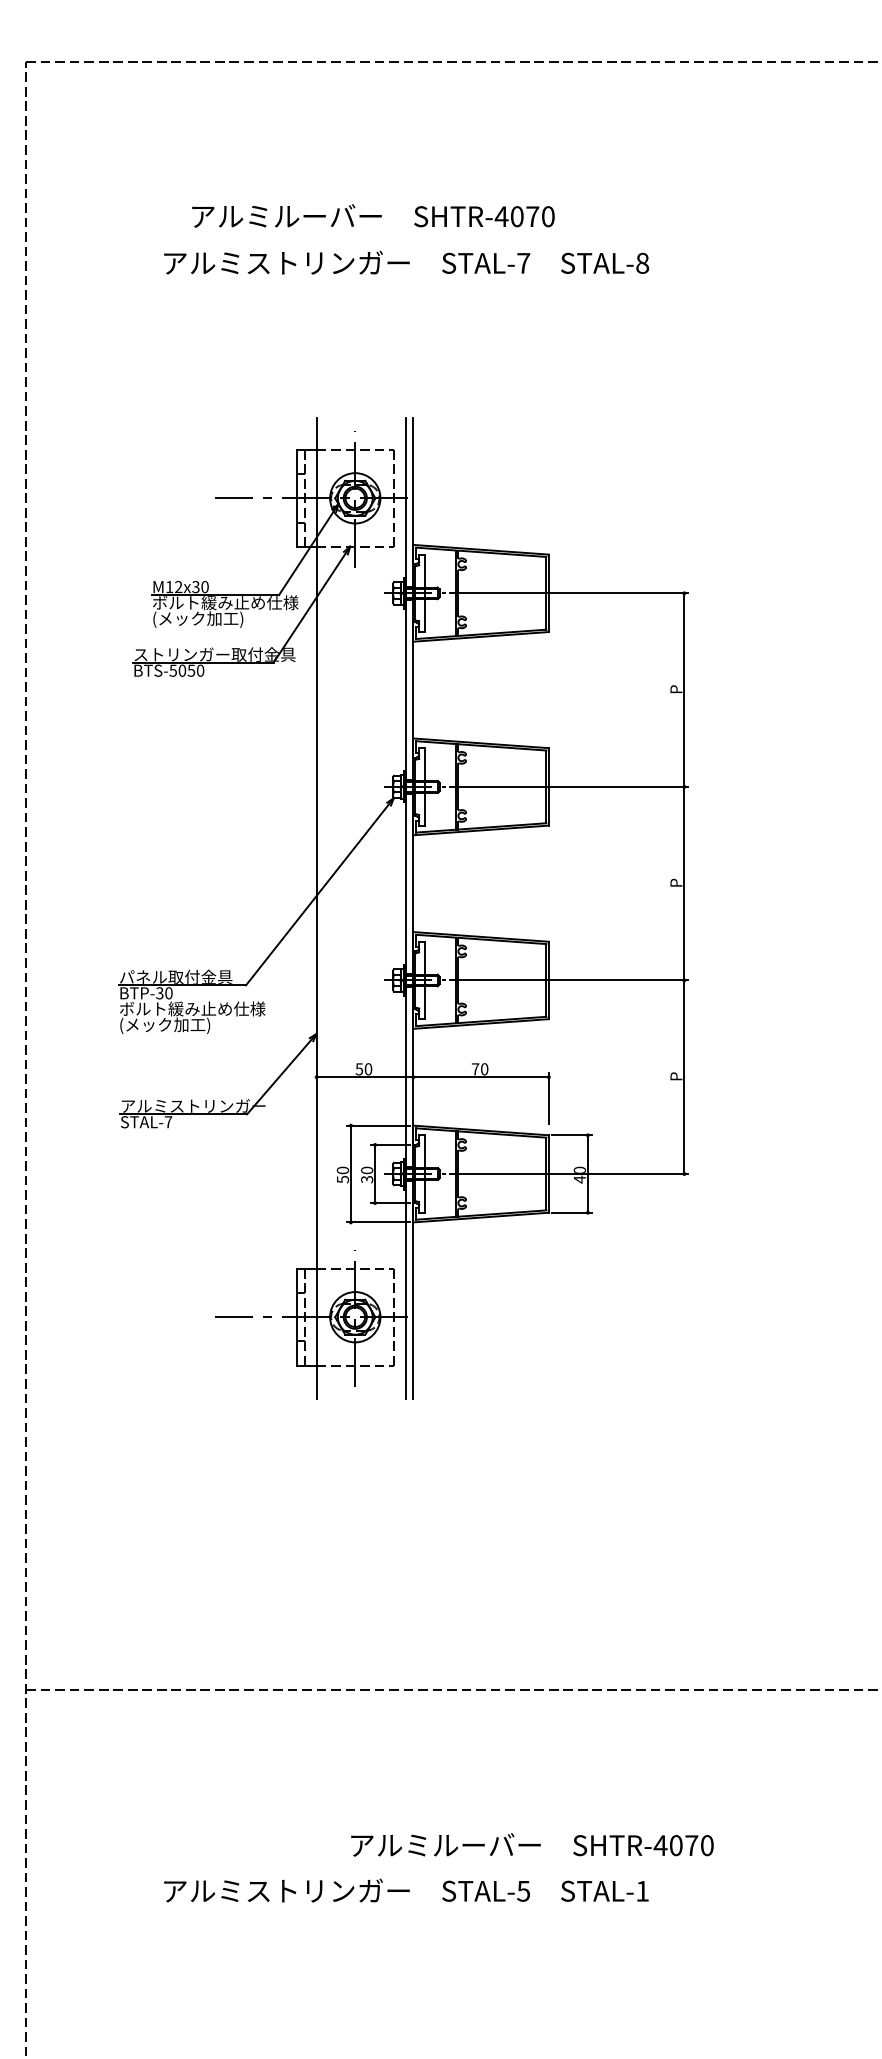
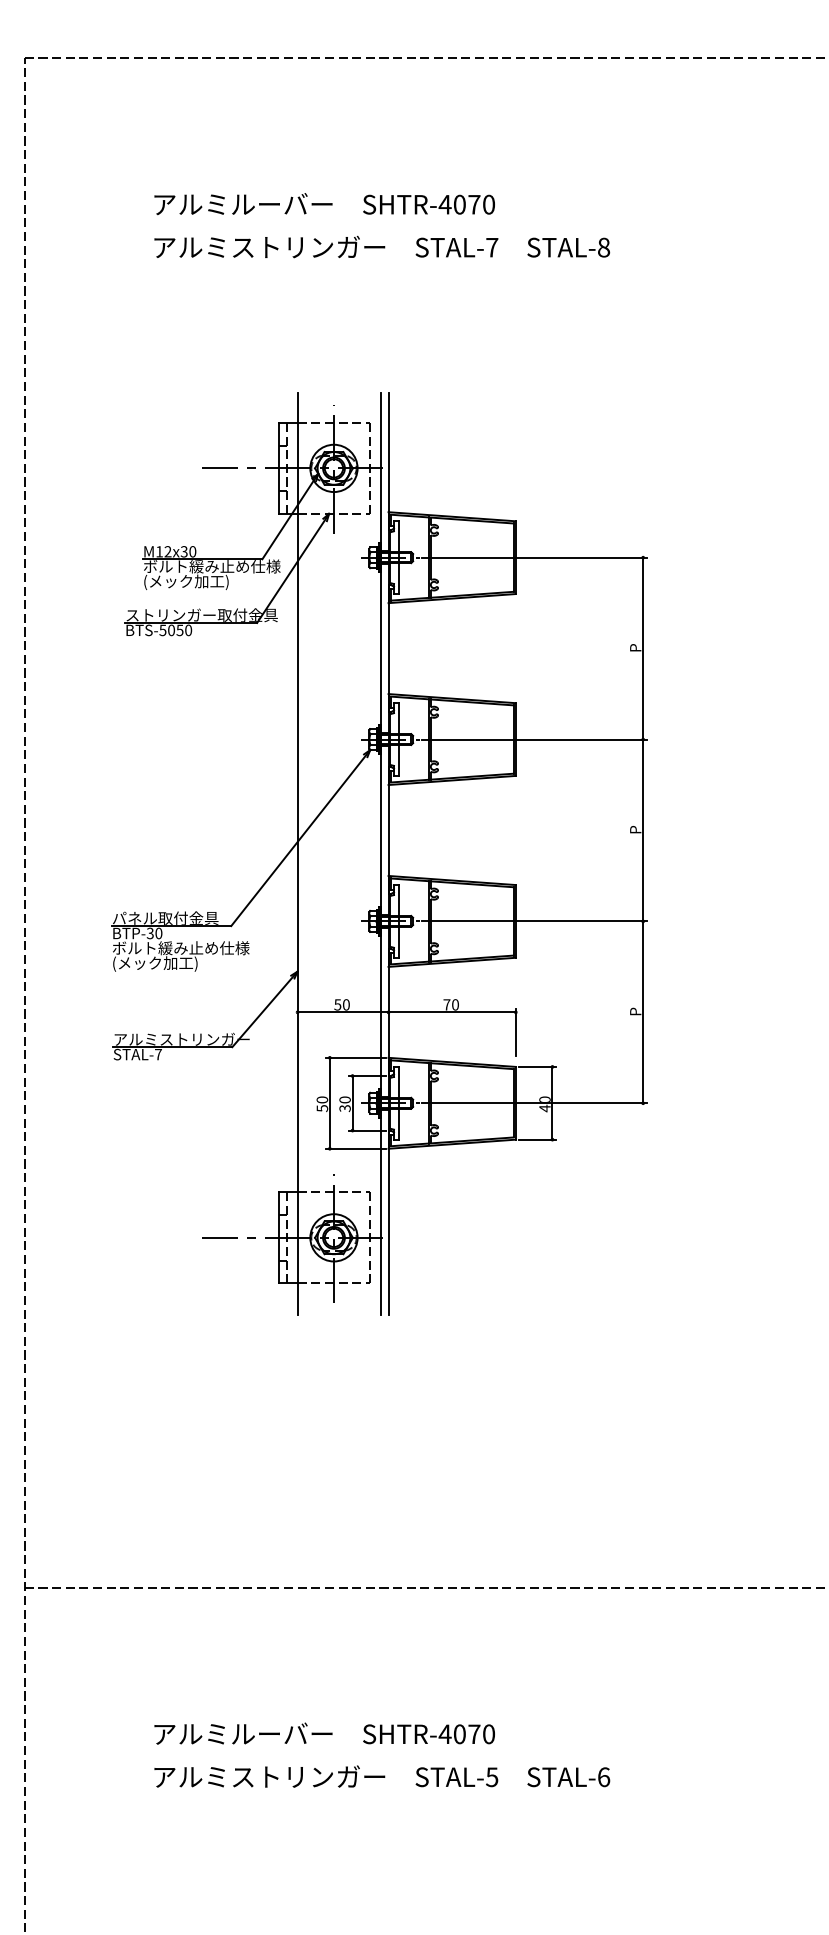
text: (373, 215) -> (324, 203), moved
text: (532, 1844) -> (324, 1733), moved
text: (642, 1890) -> (603, 1776), STAL-1 -> STAL-6

